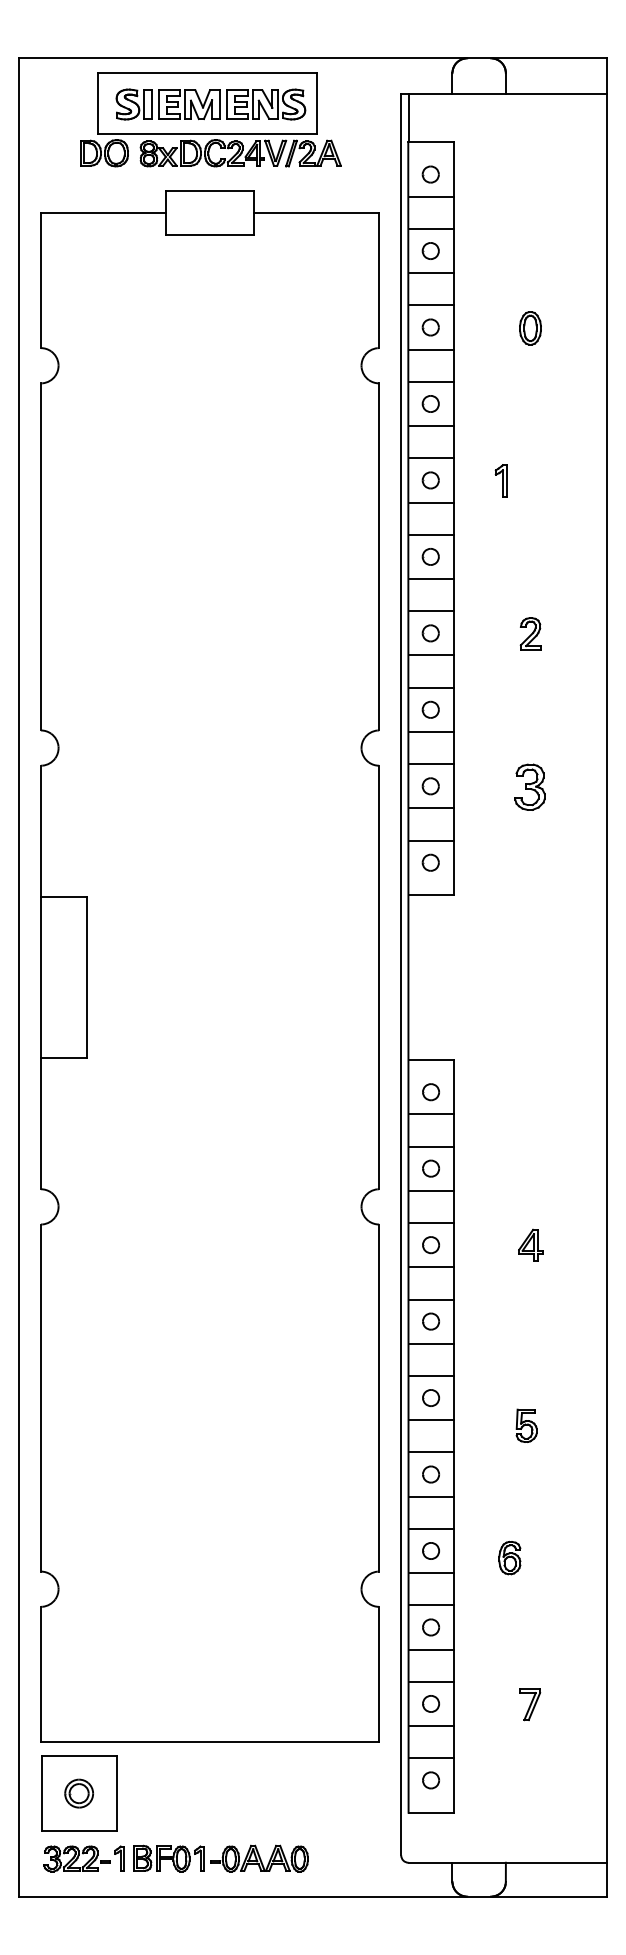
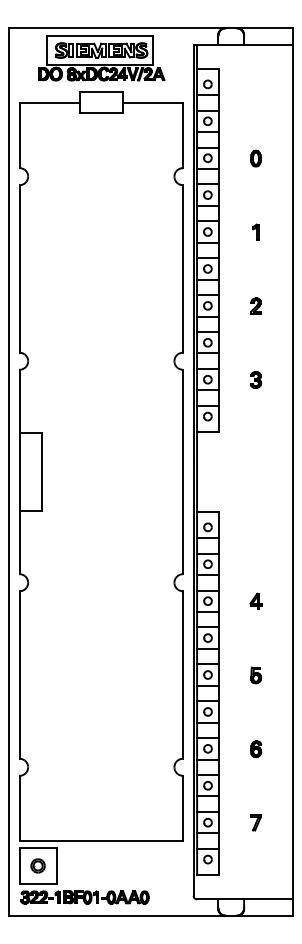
part: (500, 479) -> (255, 231), moved
part: (531, 785) -> (256, 379), size x0.71
part: (527, 1425) -> (256, 675), moved
part: (510, 1558) -> (256, 749), moved

